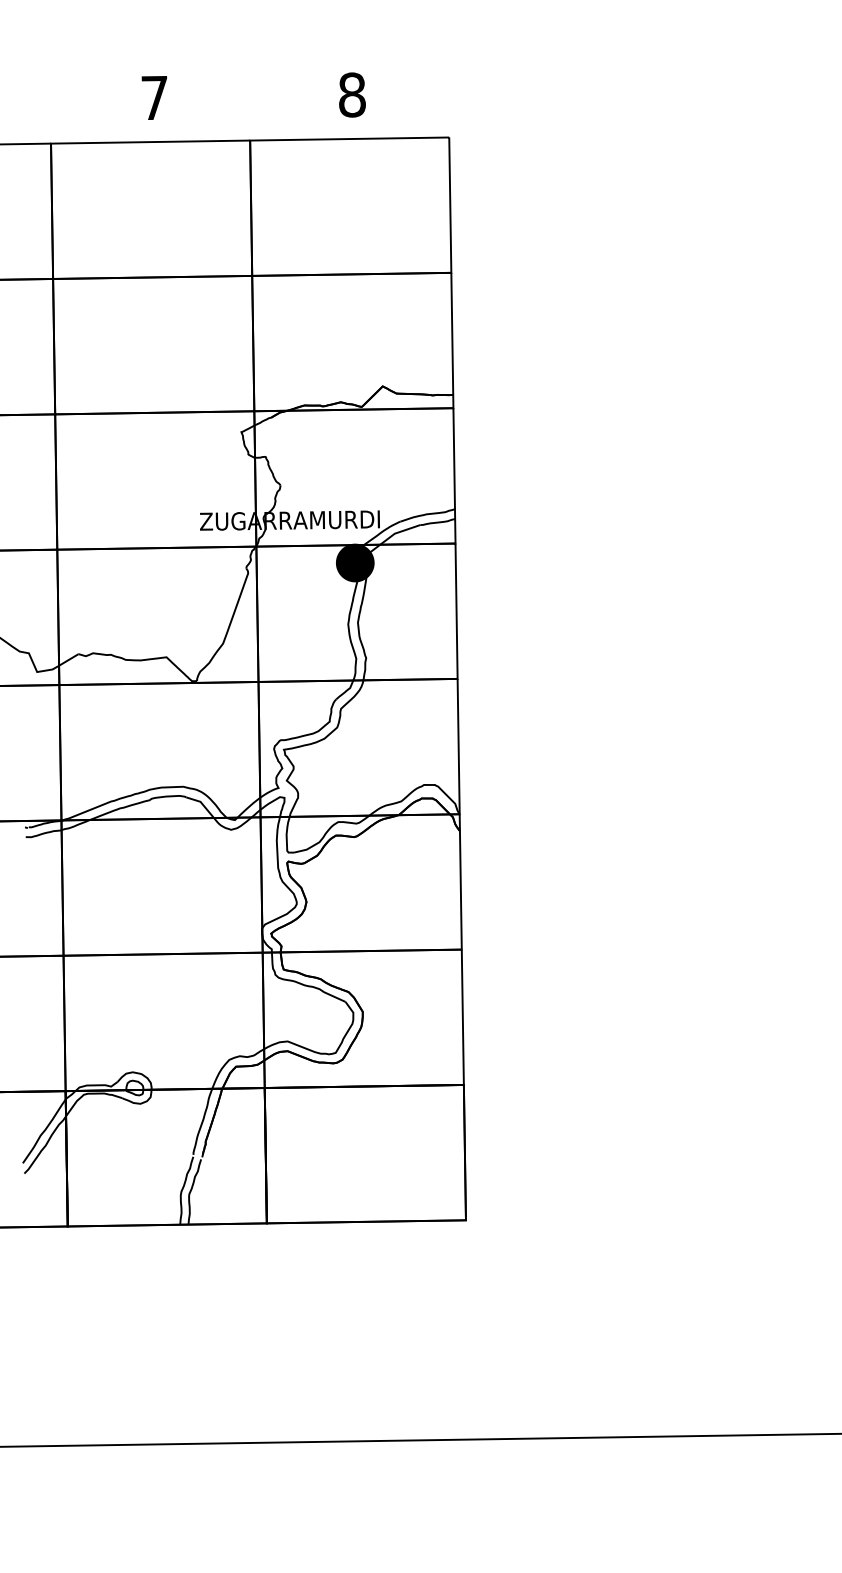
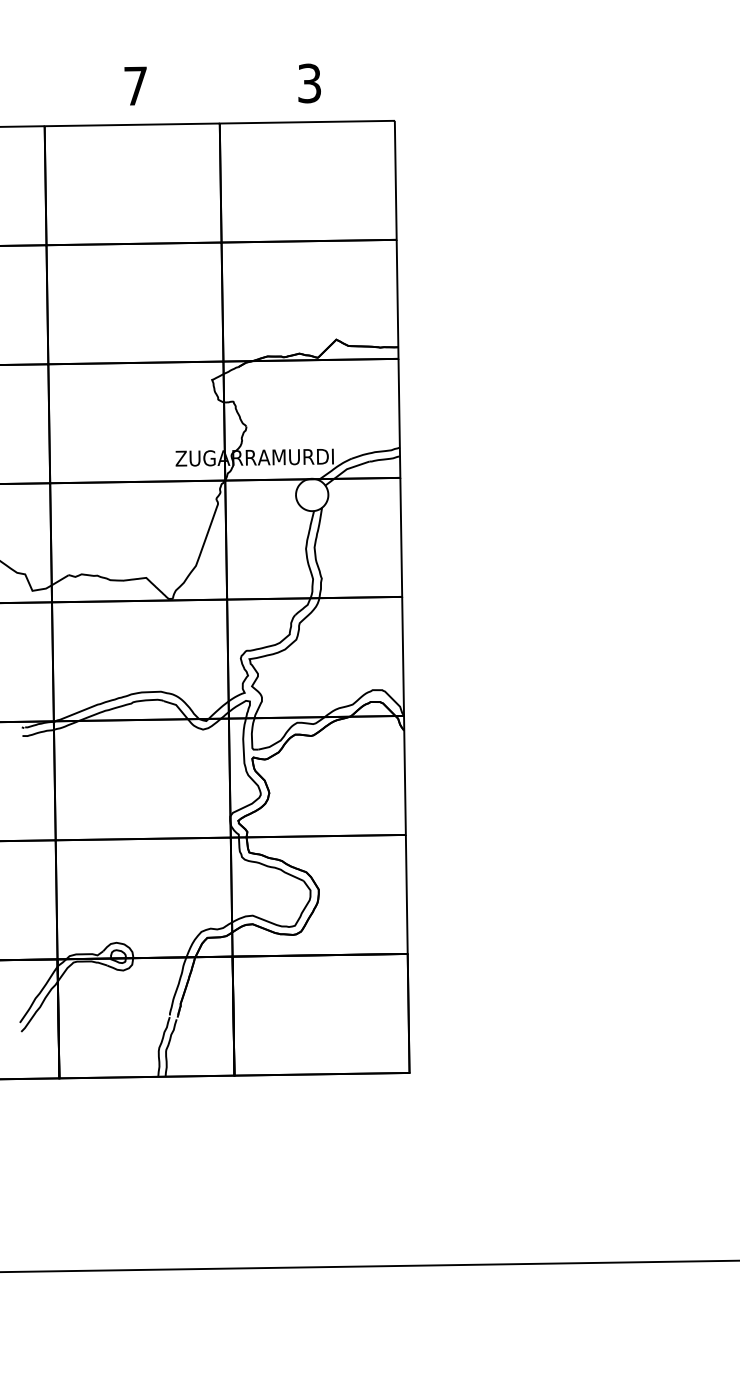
text: (352, 94) -> (309, 83), 8 -> 3
fill: (354, 562) -> (311, 494), removed
fill: (355, 562) -> (312, 494), removed

